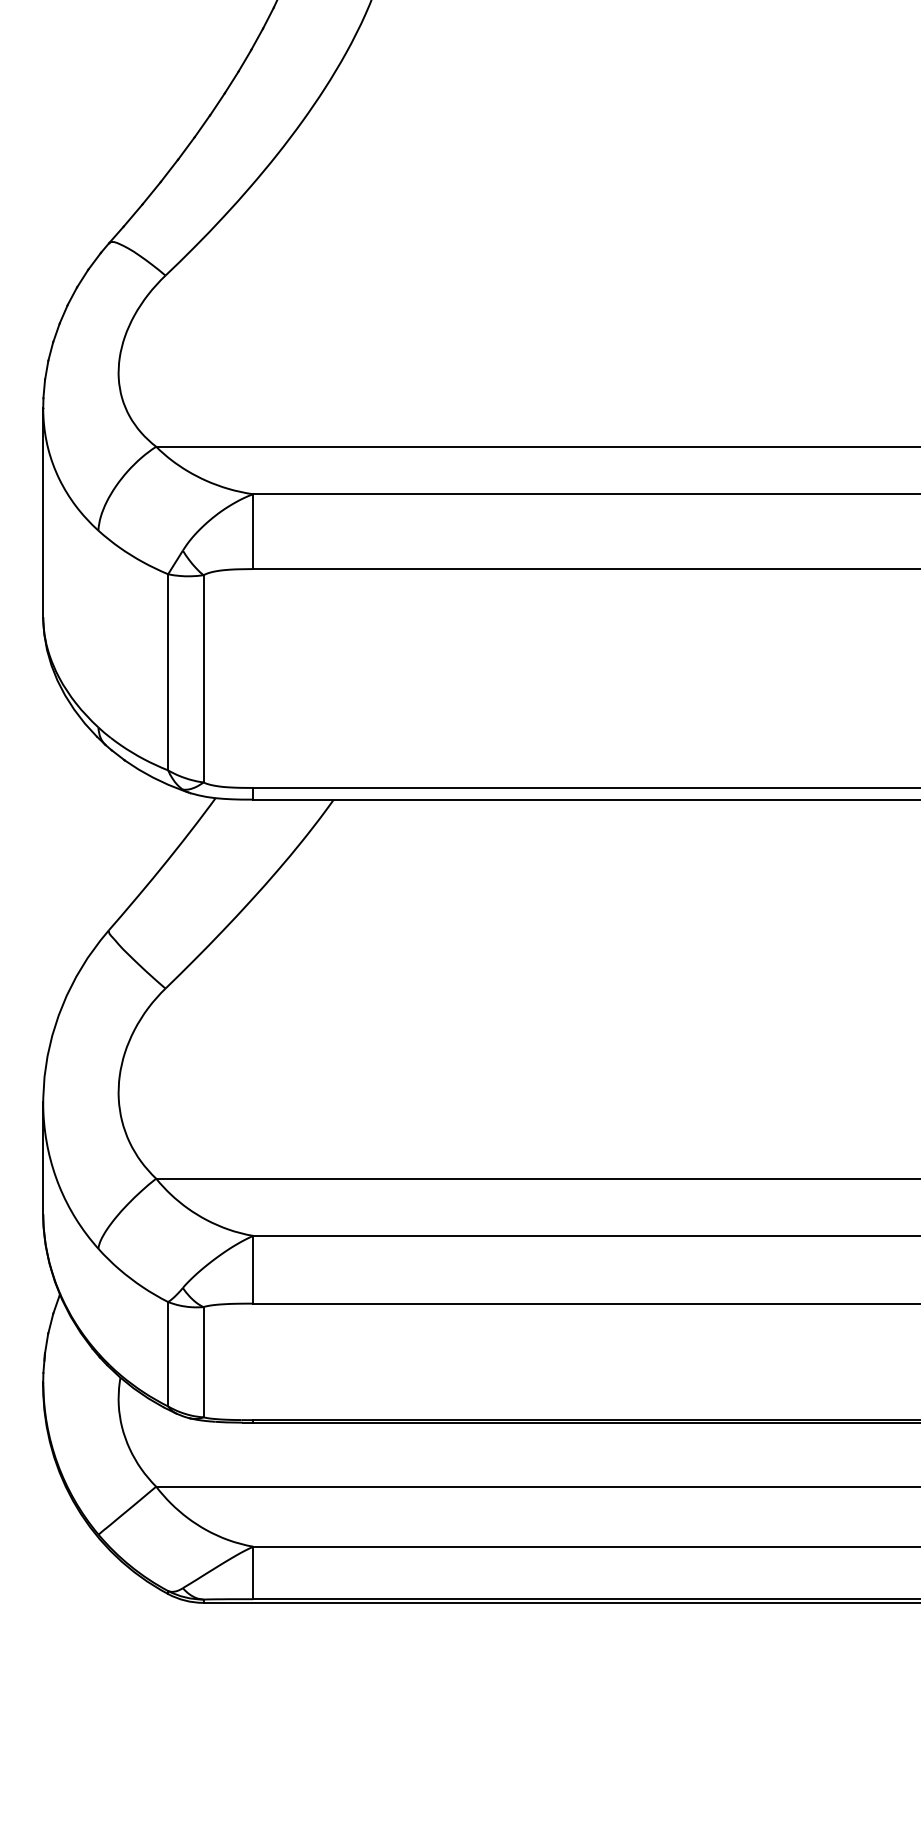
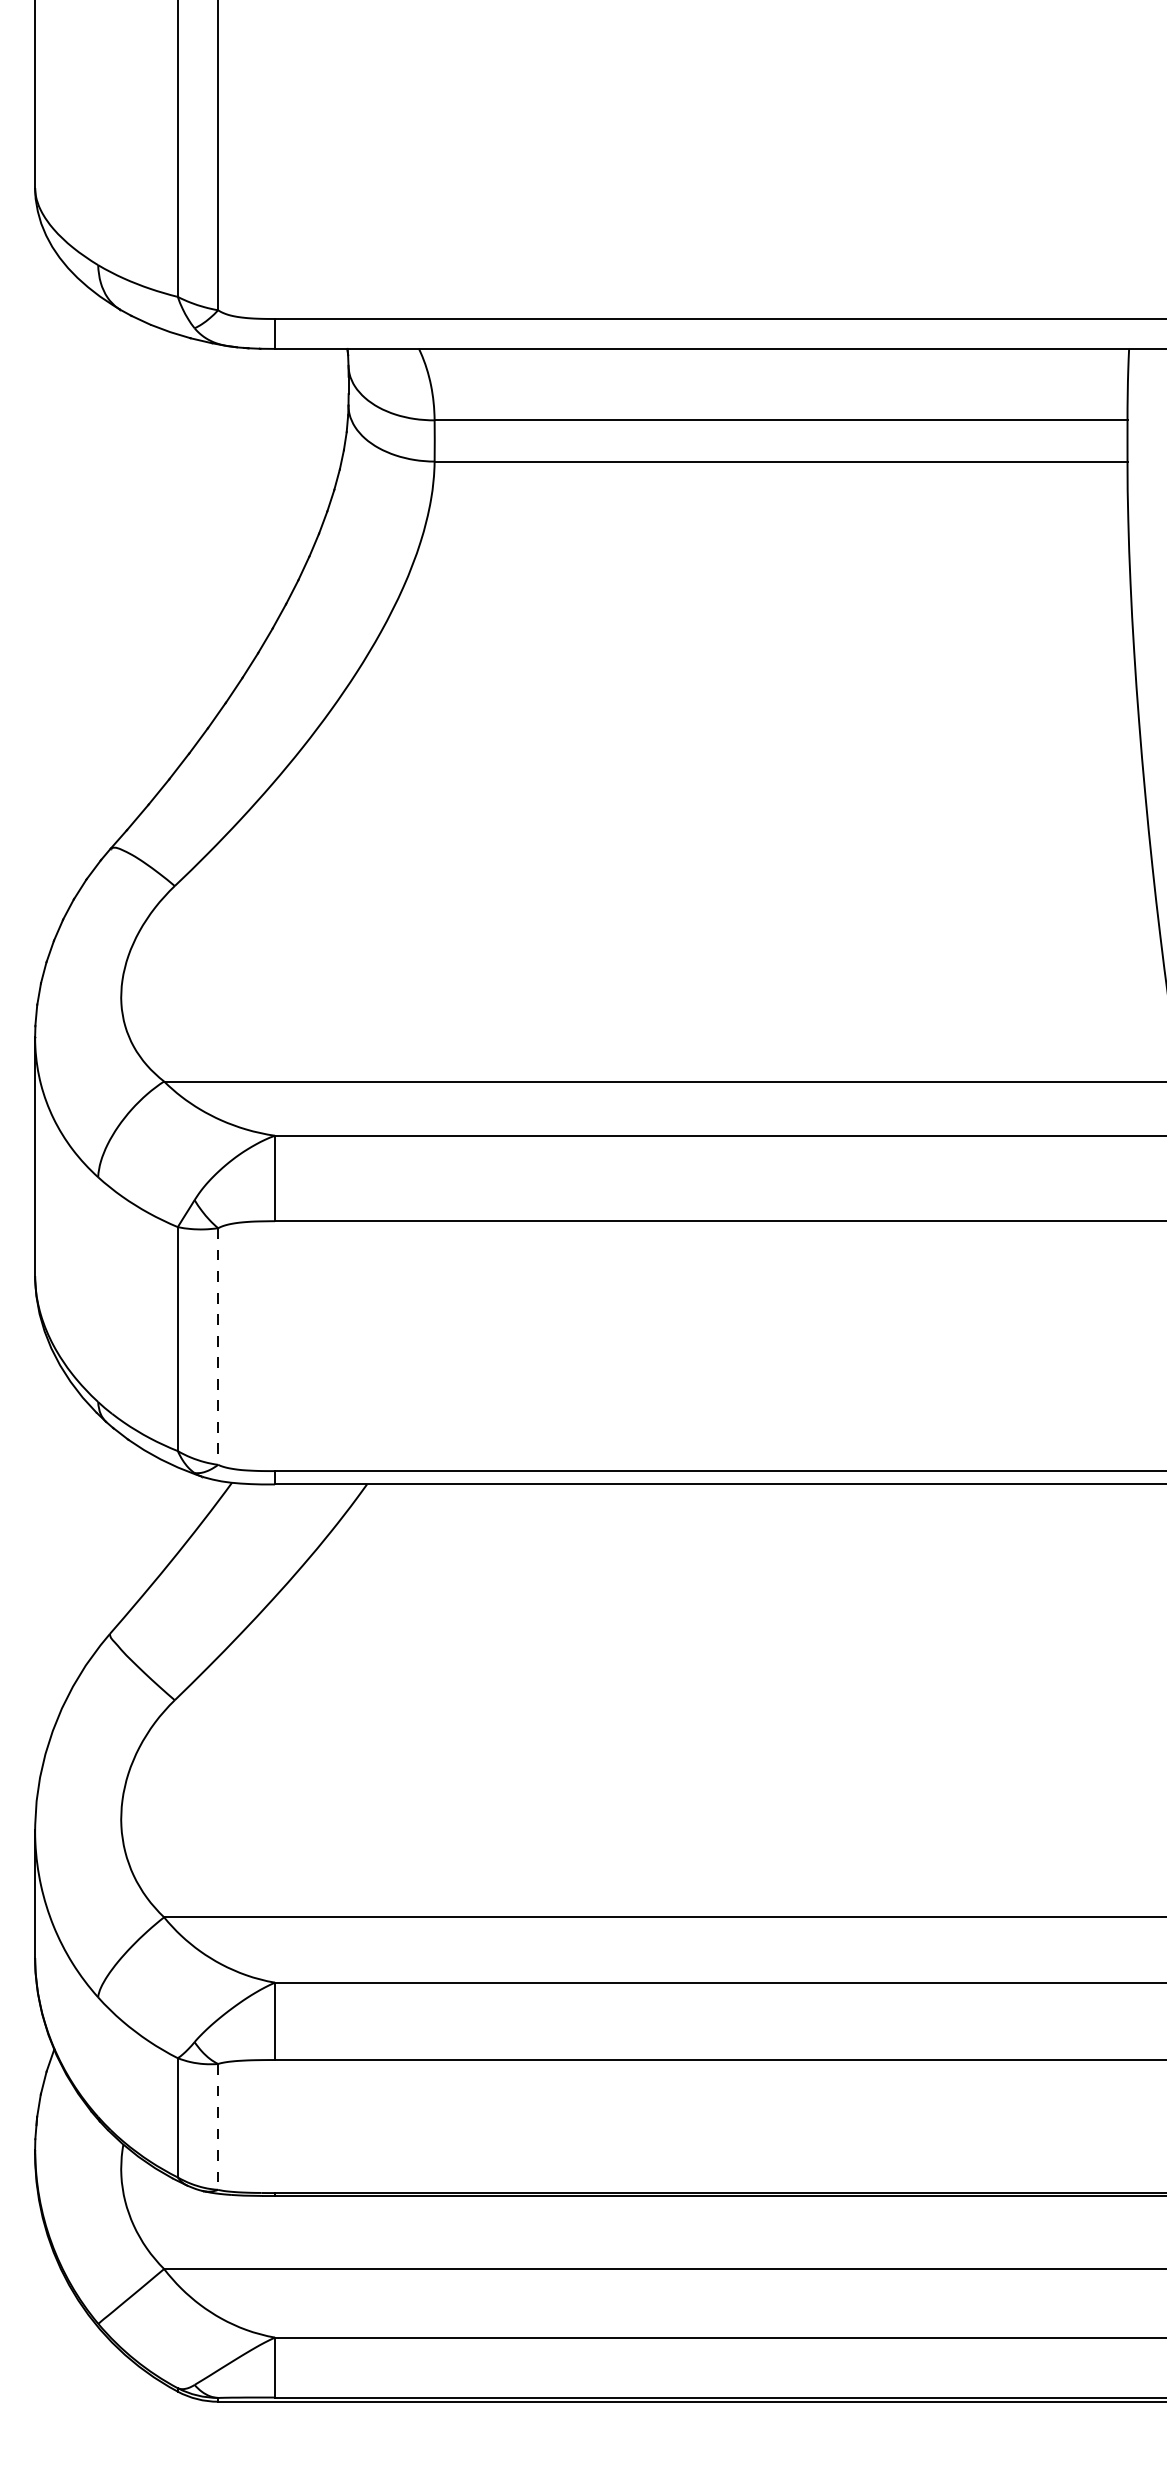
line: (203, 679) -> (218, 1347), solid -> dashed
line: (203, 1361) -> (218, 2126), solid -> dashed

